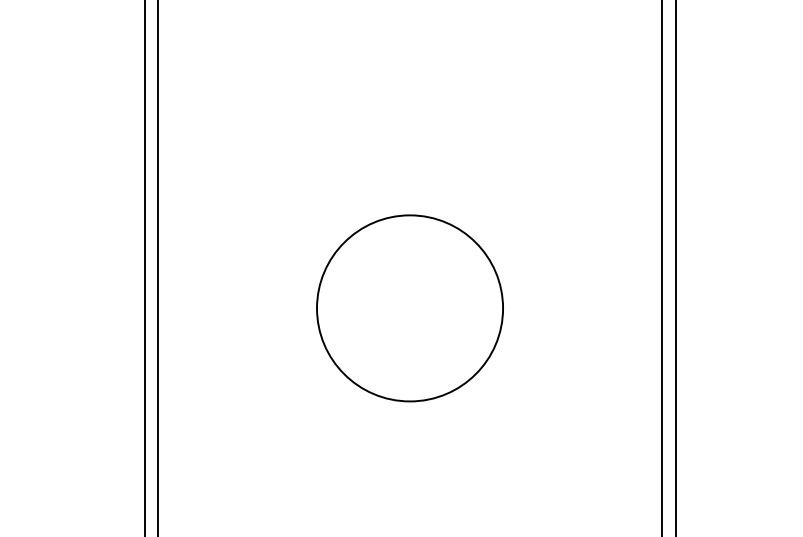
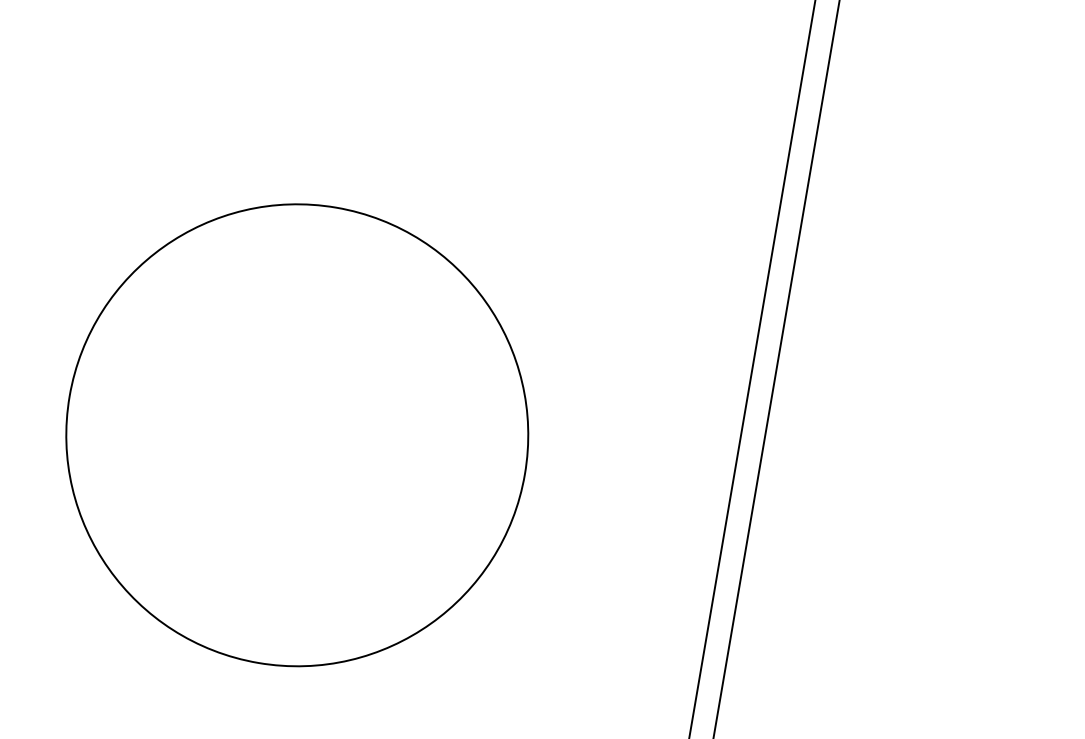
circle: (409, 308) -> (296, 435), size x1.43

